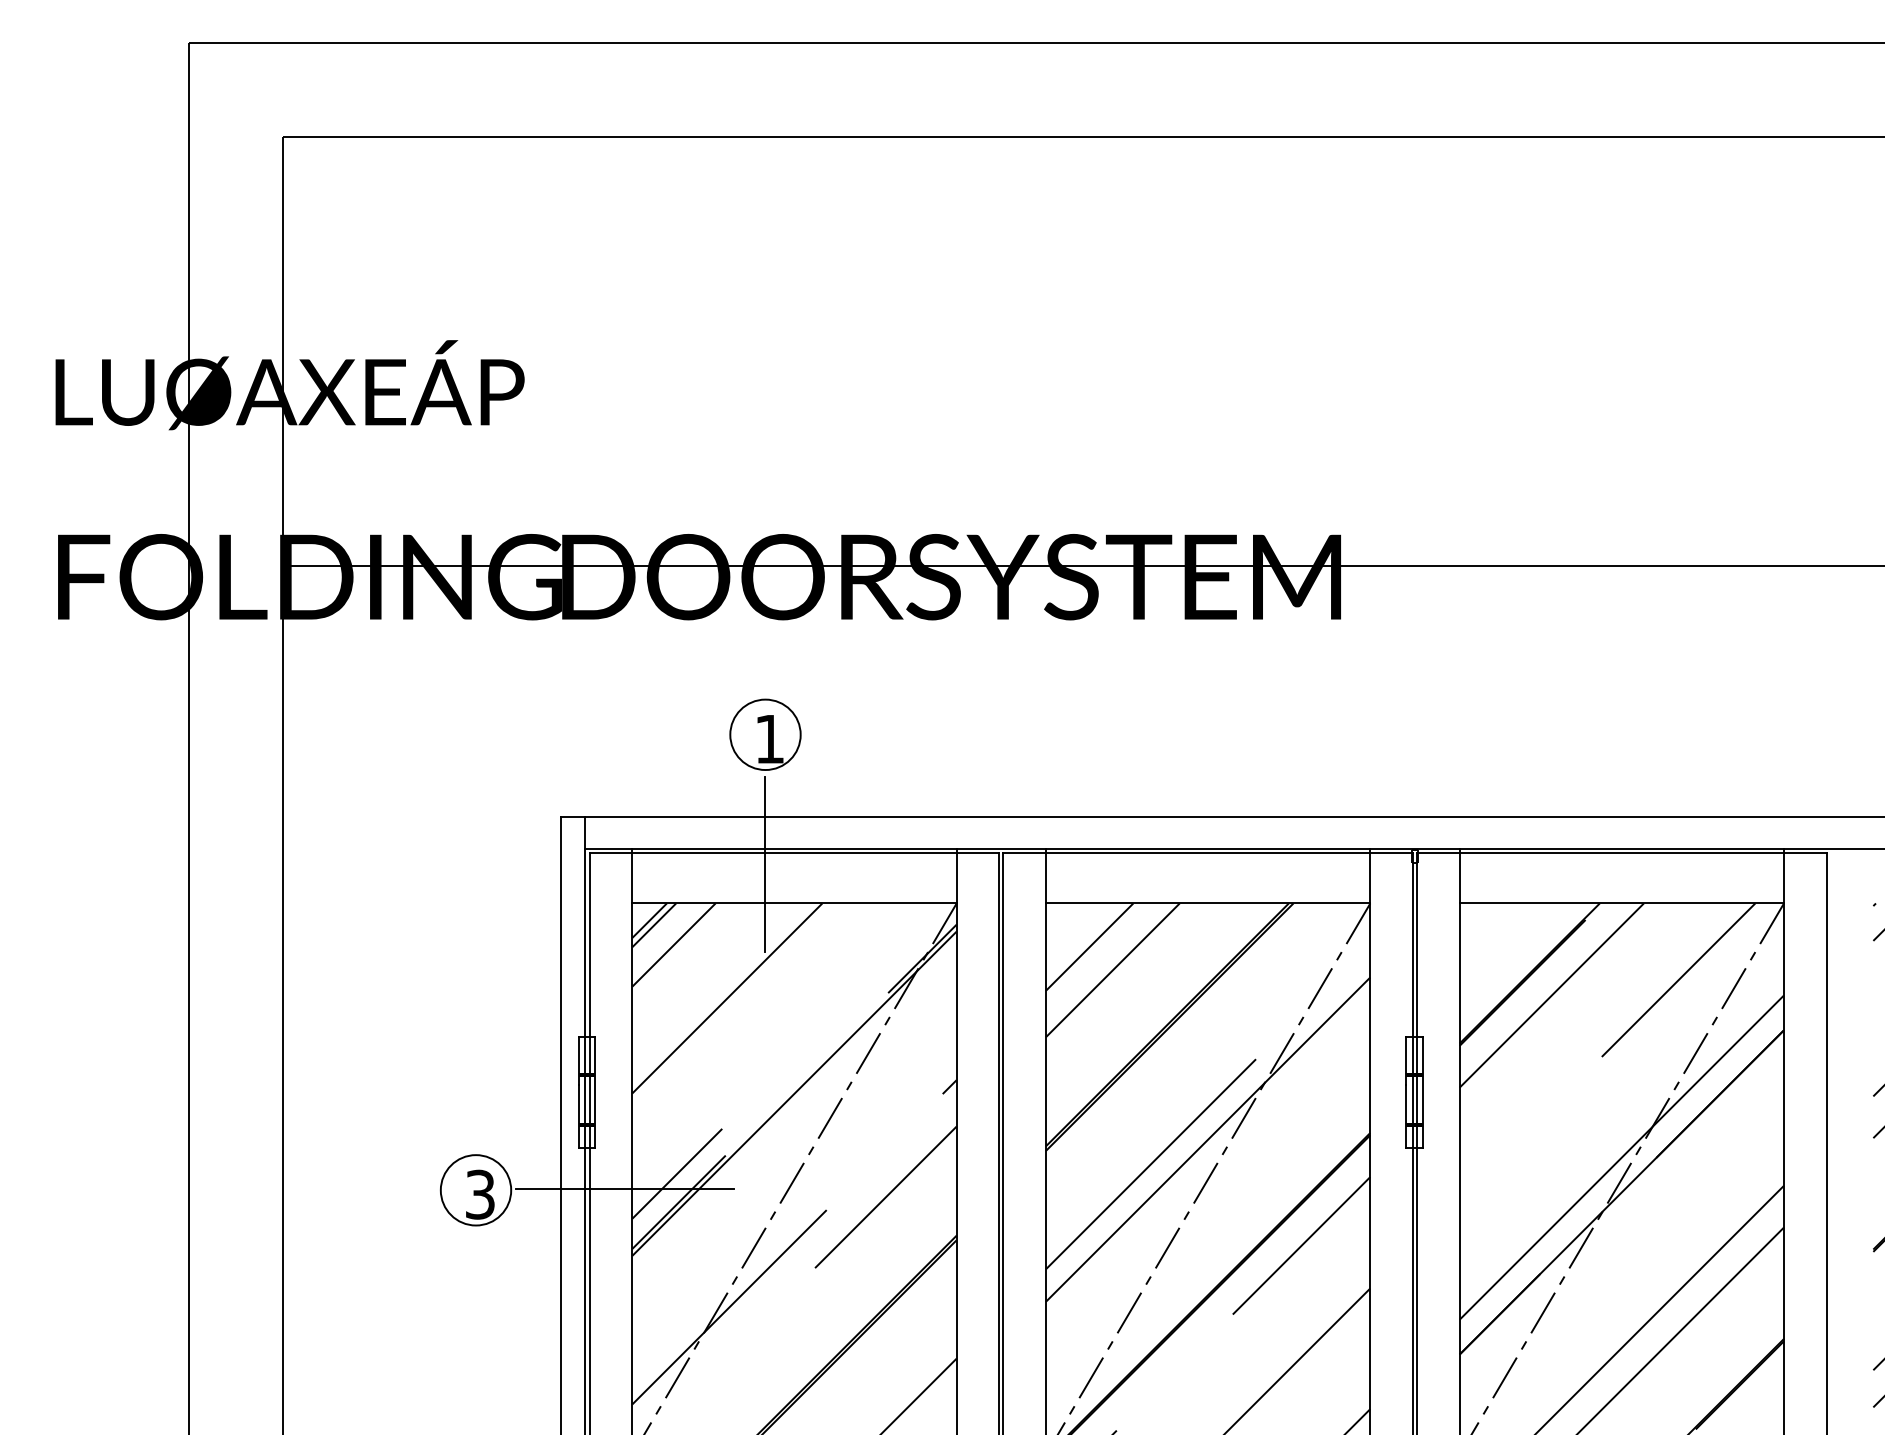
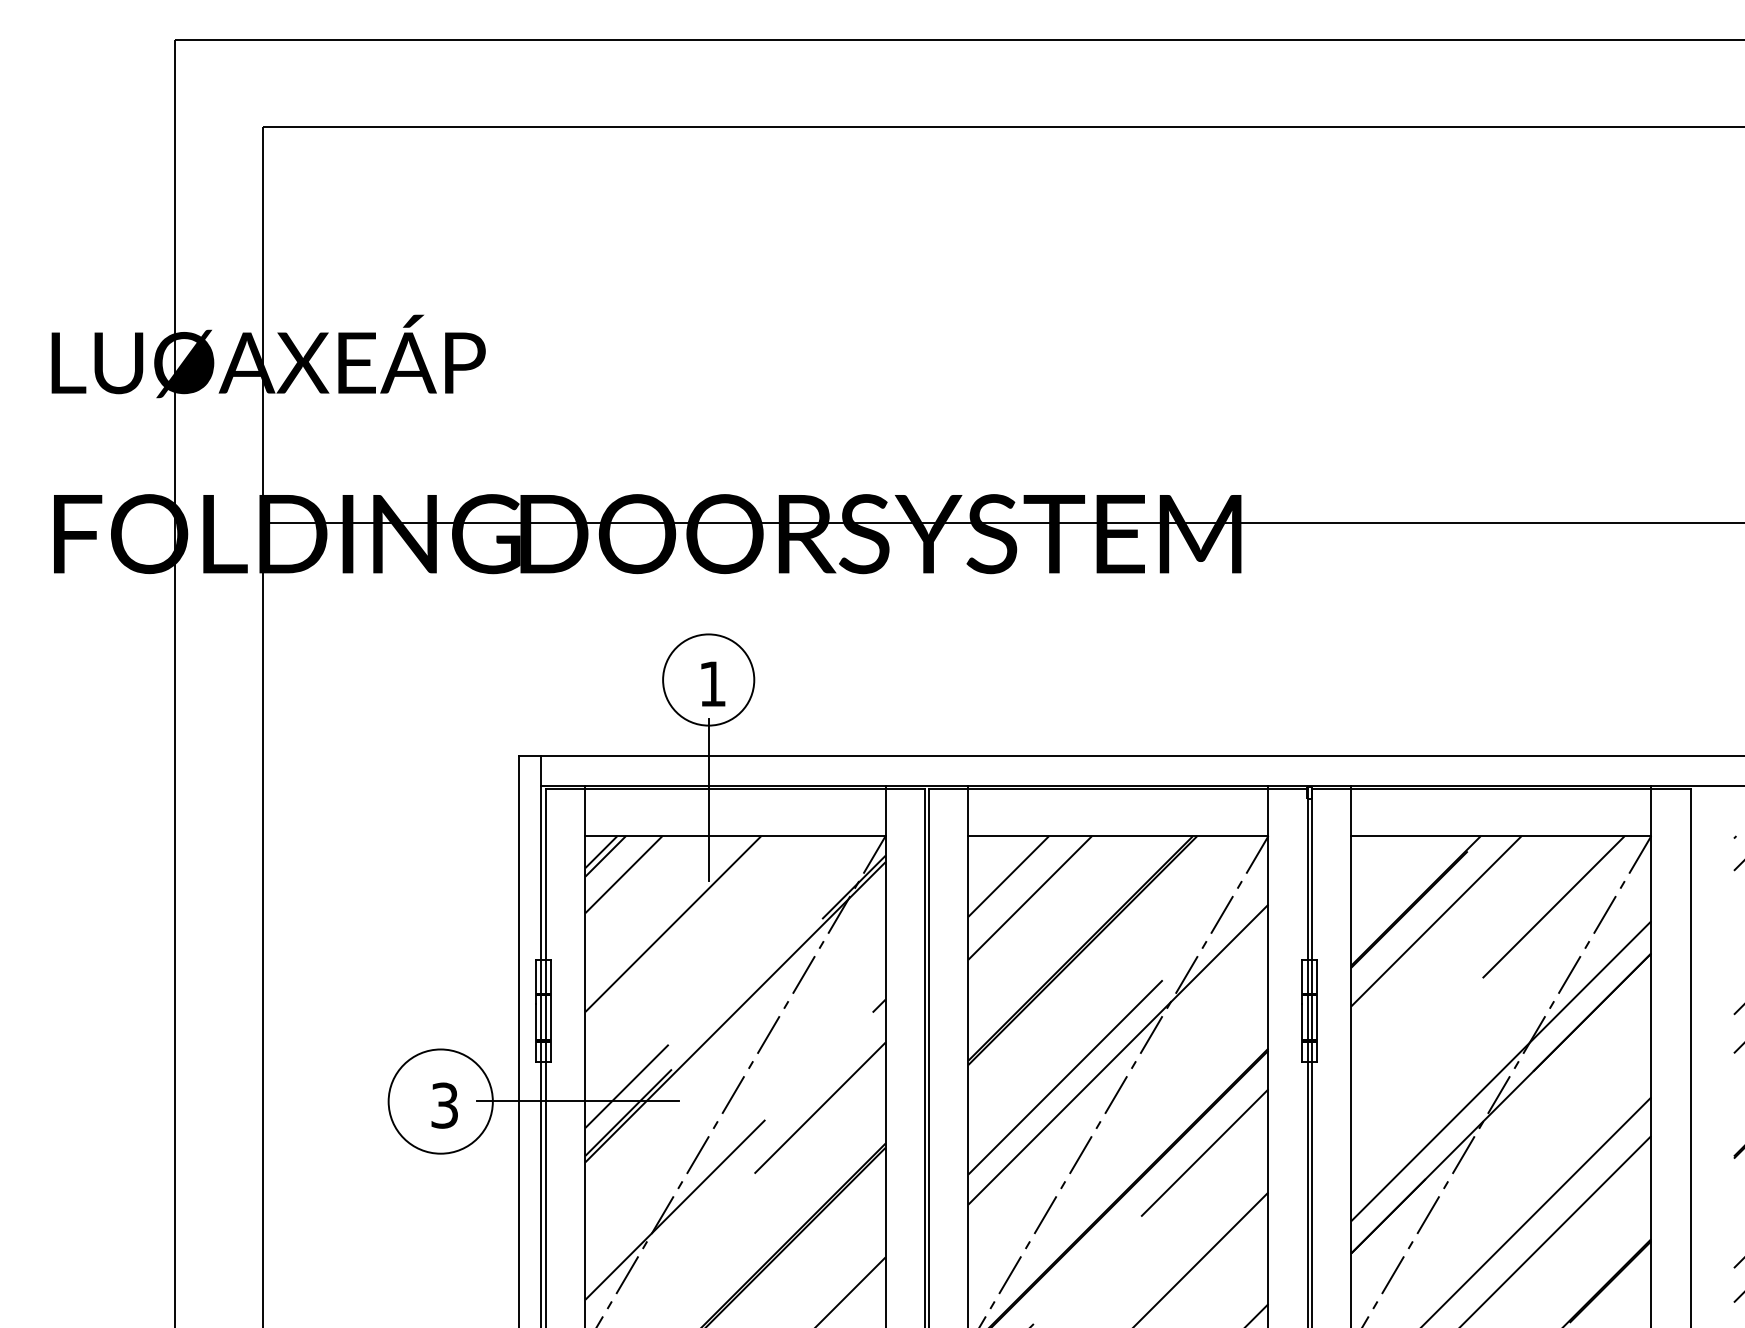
circle: (765, 734) -> (708, 679), size x1.4
circle: (475, 1190) -> (440, 1101), size x1.6

